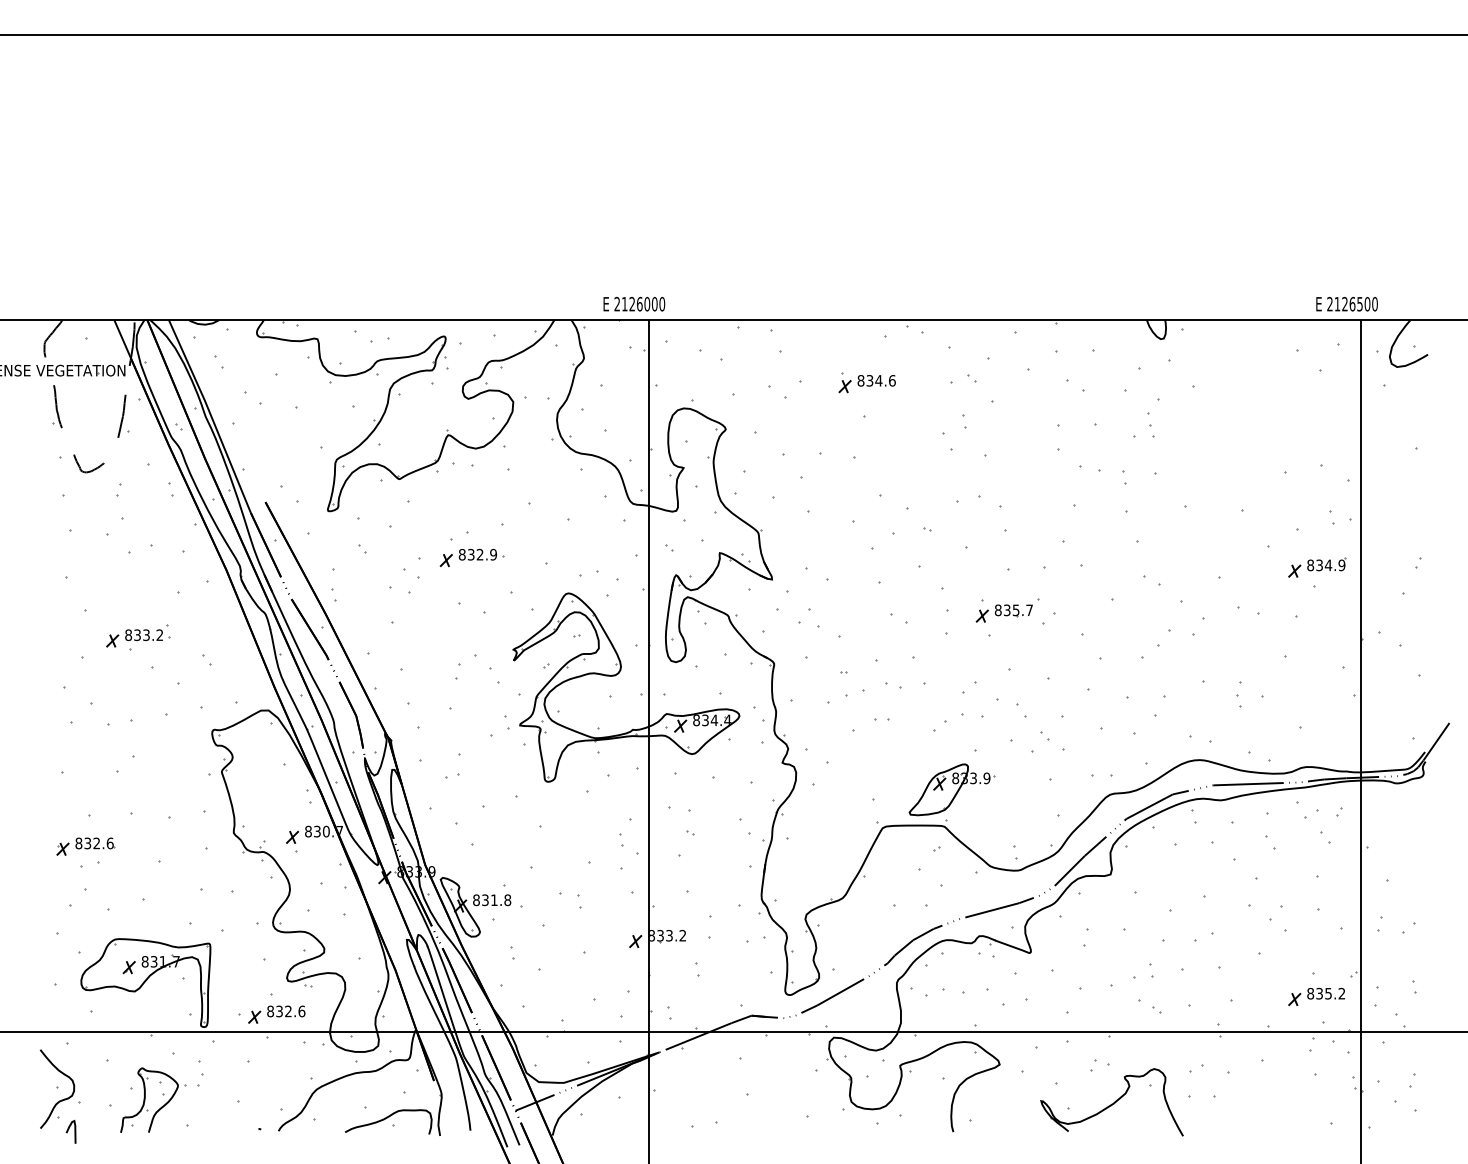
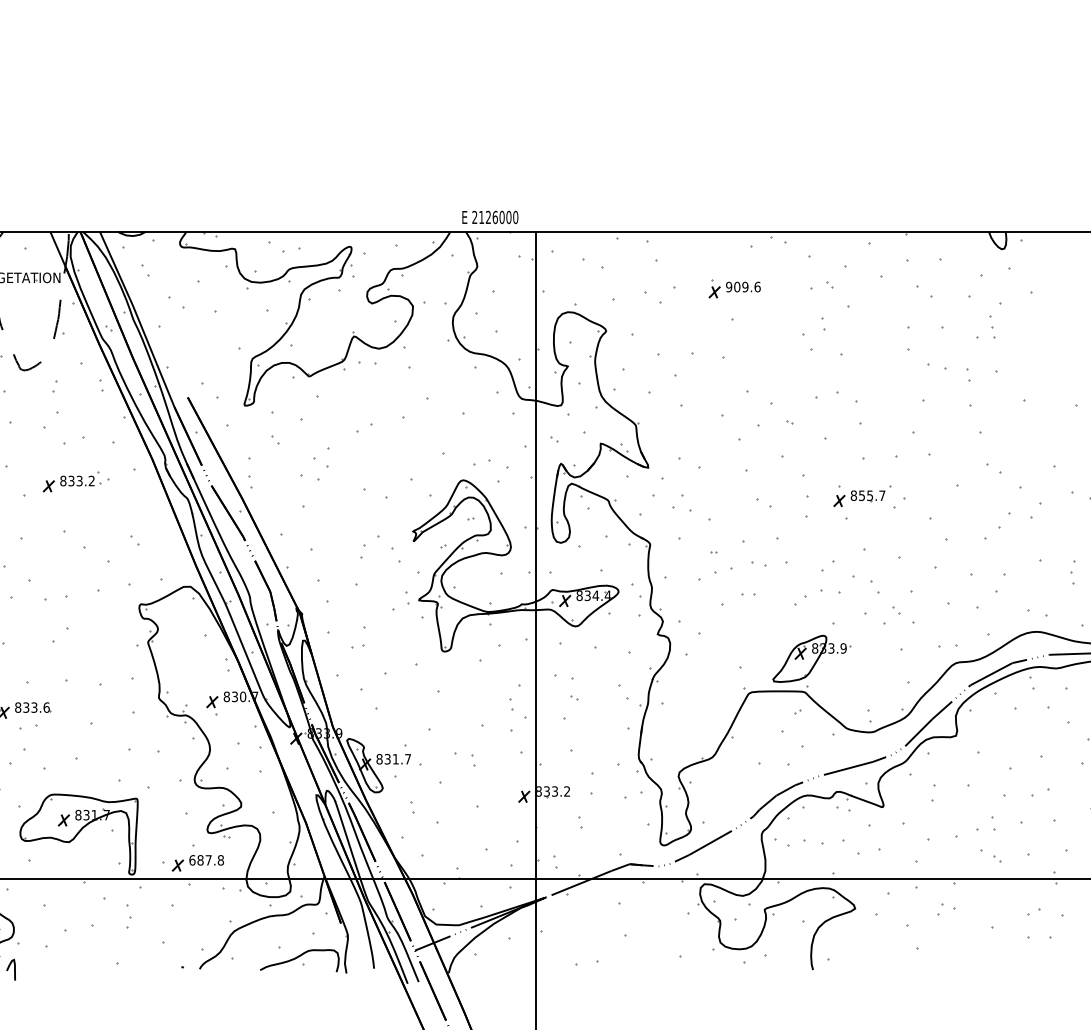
text: (634, 303) -> (490, 216), moved
text: (869, 380) -> (736, 286), 834.6 -> 909.6
part: (471, 557) -> (375, 447), removed
text: (1007, 609) -> (862, 494), 835.7 -> 855.7
part: (138, 635) -> (72, 481), moved
text: (96, 843) -> (34, 707), 832.6 -> 833.6
text: (507, 900) -> (407, 759), 831.8 -> 831.7
text: (286, 1011) -> (206, 860), 832.6 -> 687.8
part: (145, 1099) -> (78, 940), removed
part: (1111, 1102) -> (956, 943), removed

